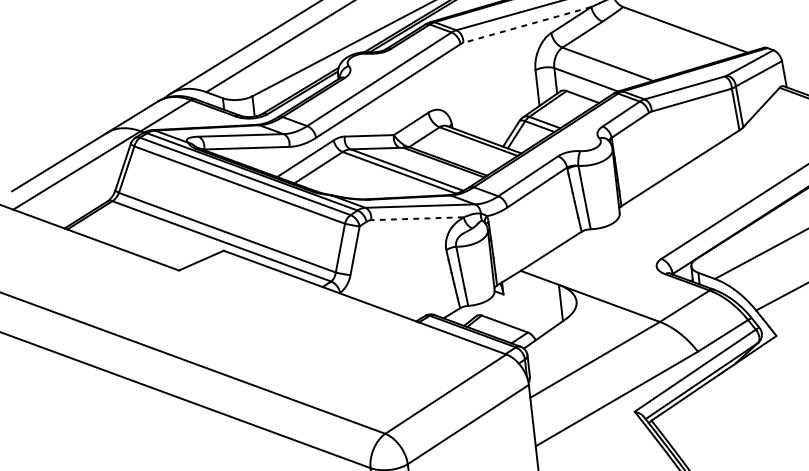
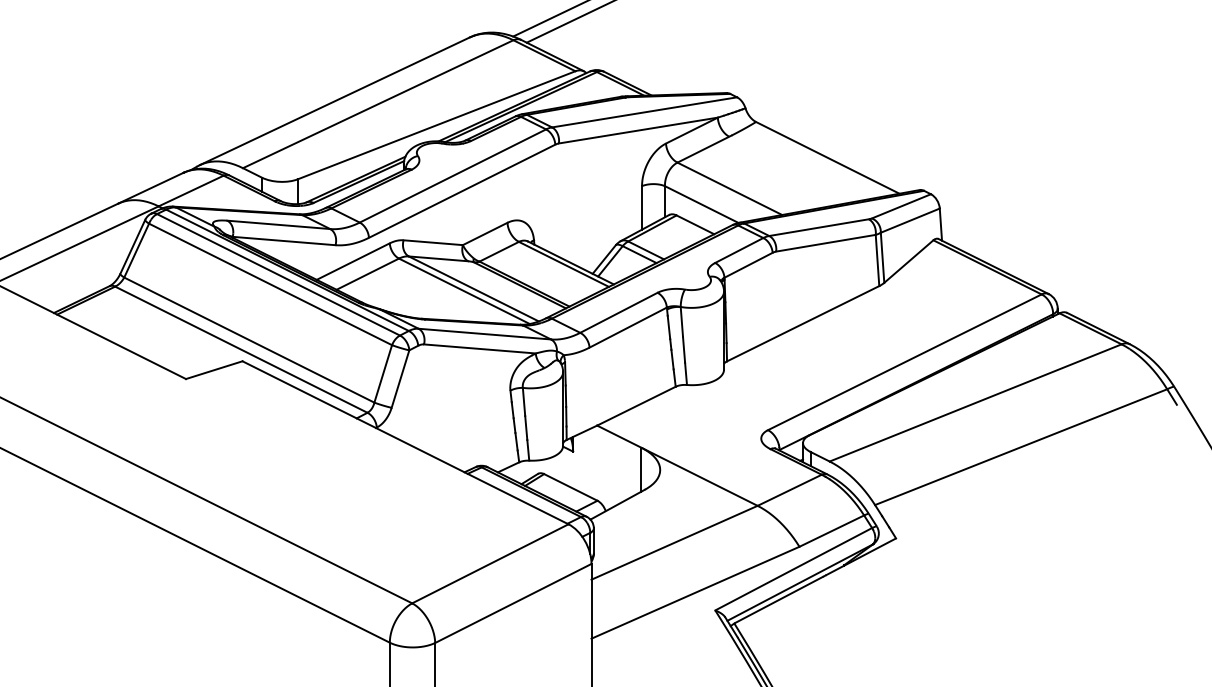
line: (527, 24) -> (638, 130), dashed -> solid
line: (417, 218) -> (479, 348), dashed -> solid

